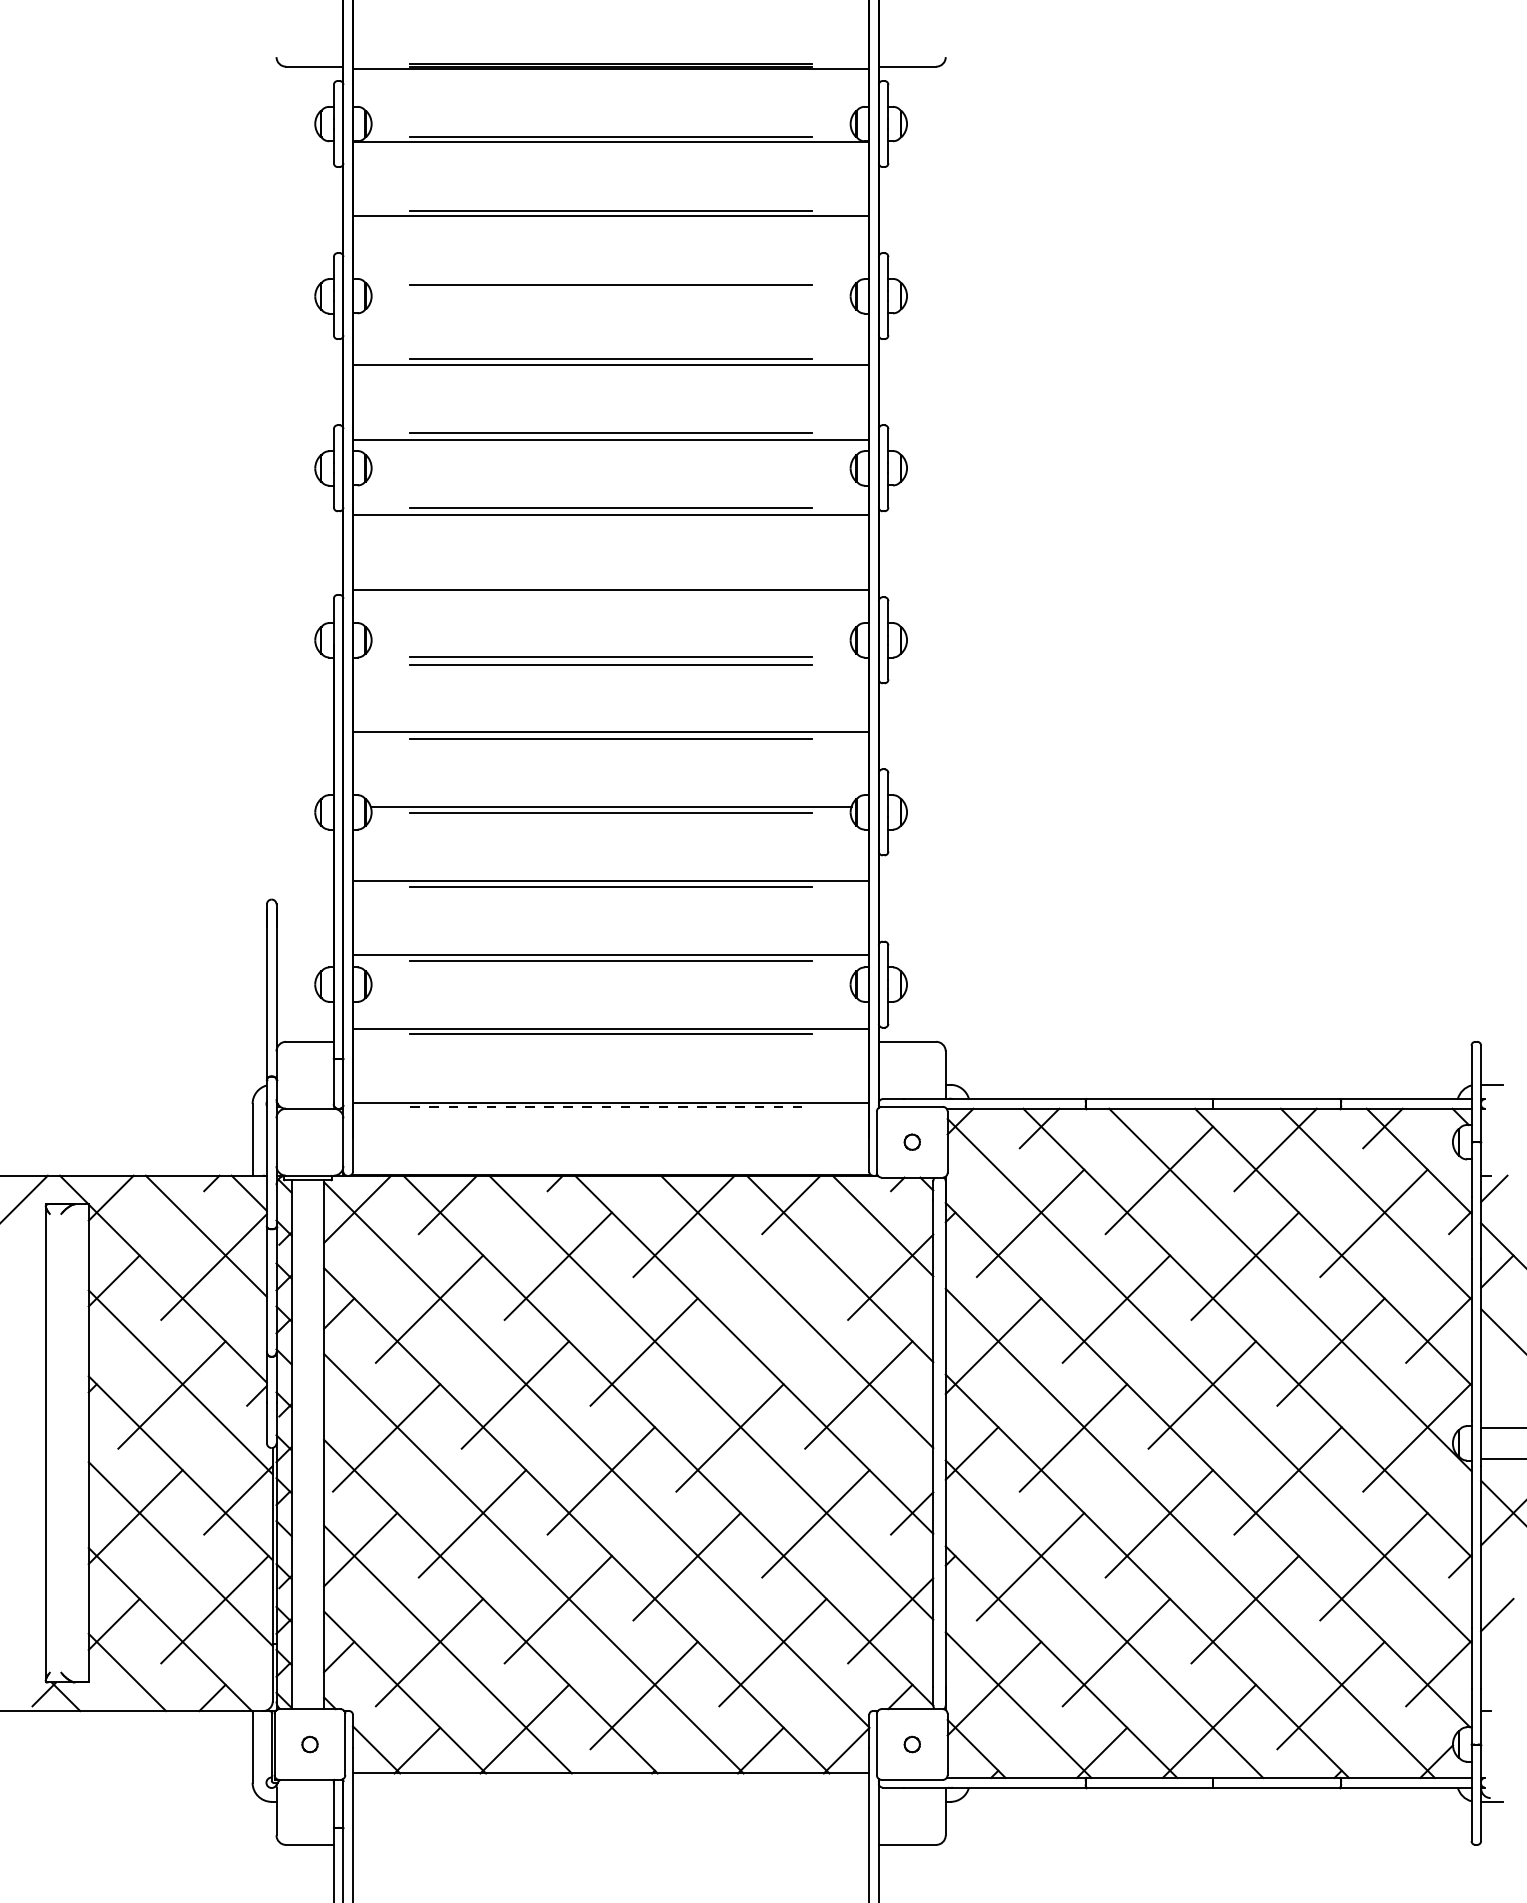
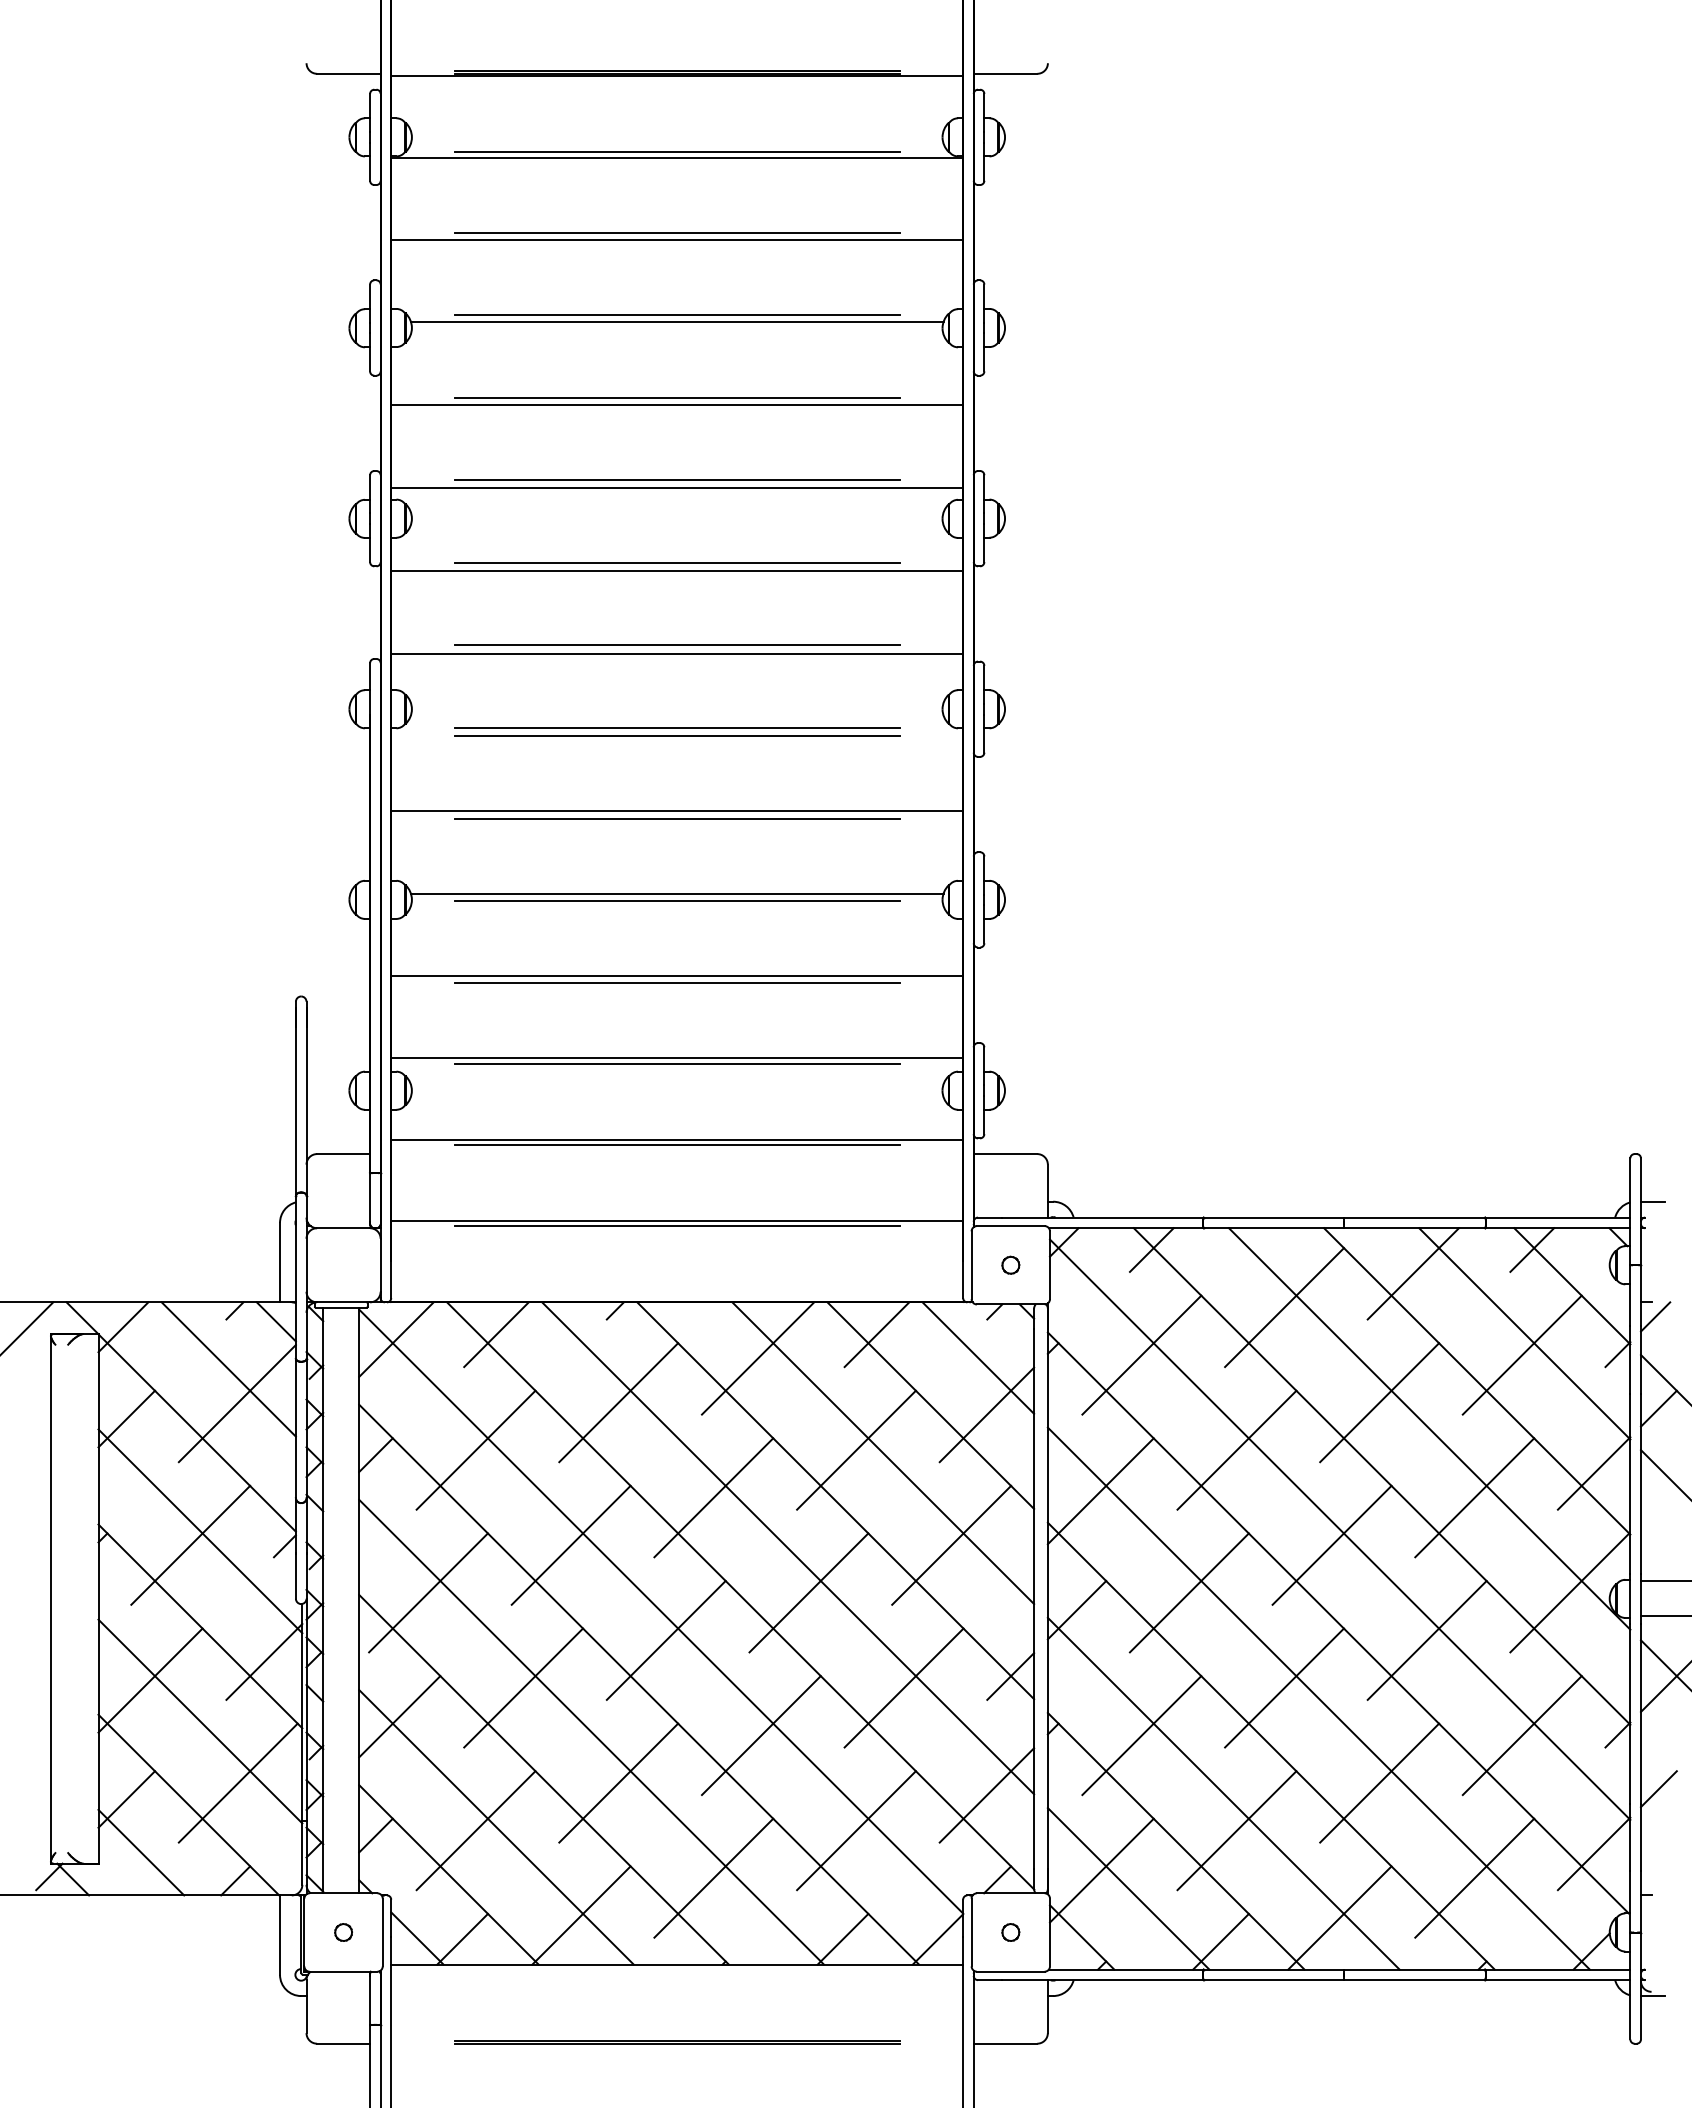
line: (611, 291) -> (677, 322), added
line: (611, 581) -> (677, 644), added
line: (611, 1106) -> (677, 1225), dashed -> solid
line: (772, 1308) -> (856, 1449), added
line: (611, 1842) -> (677, 2041), added

